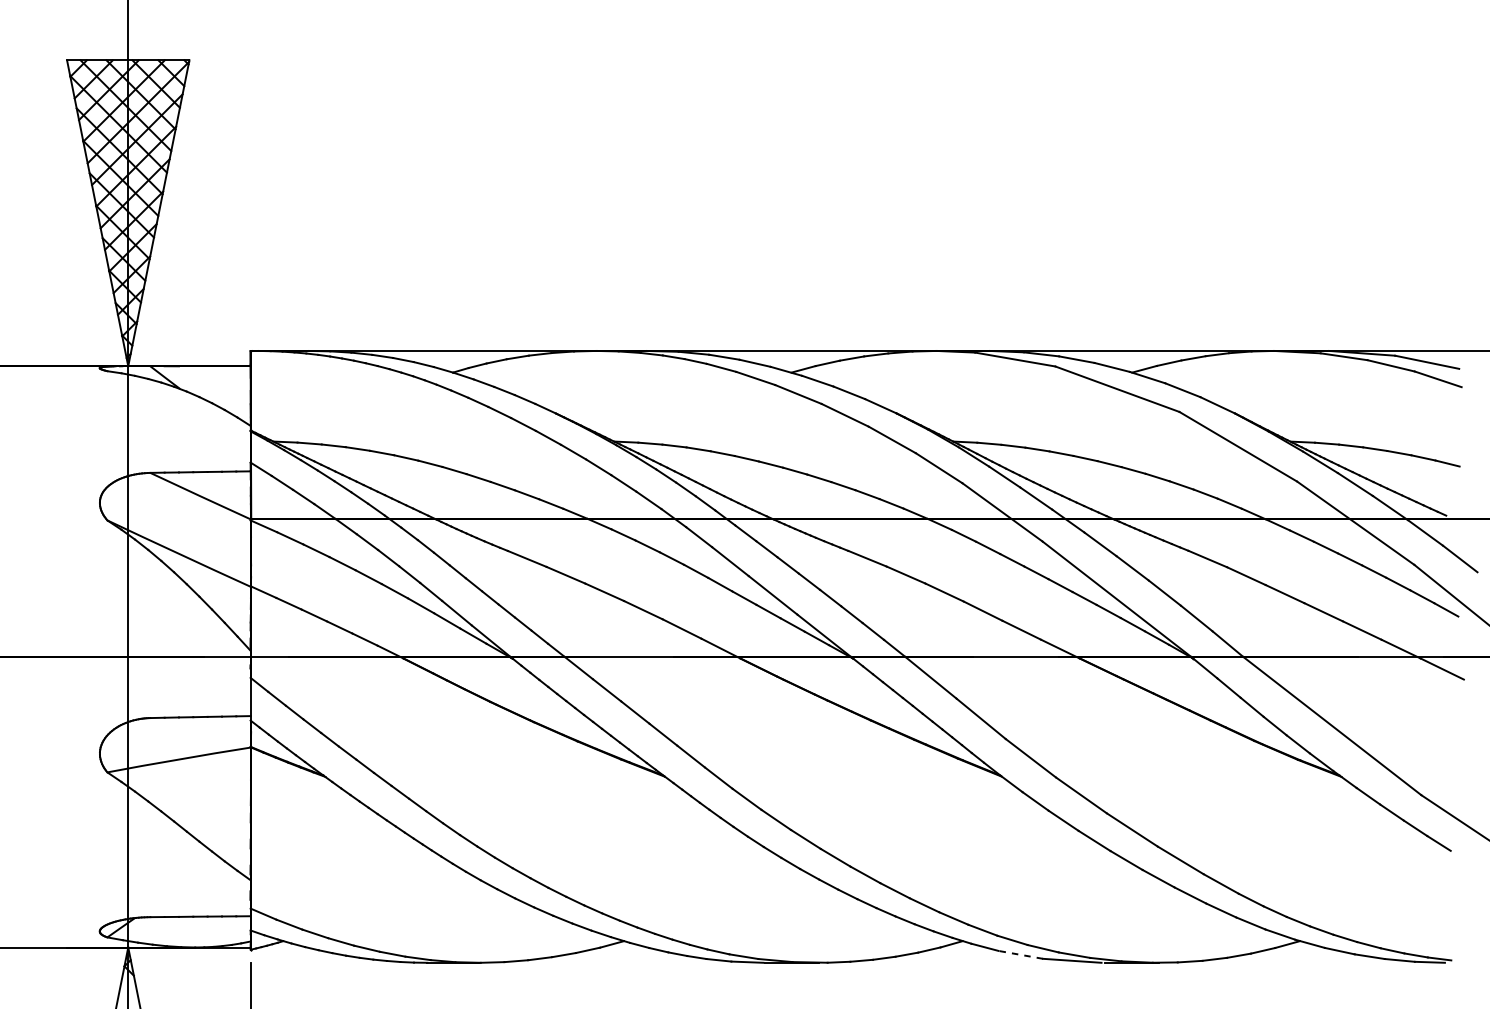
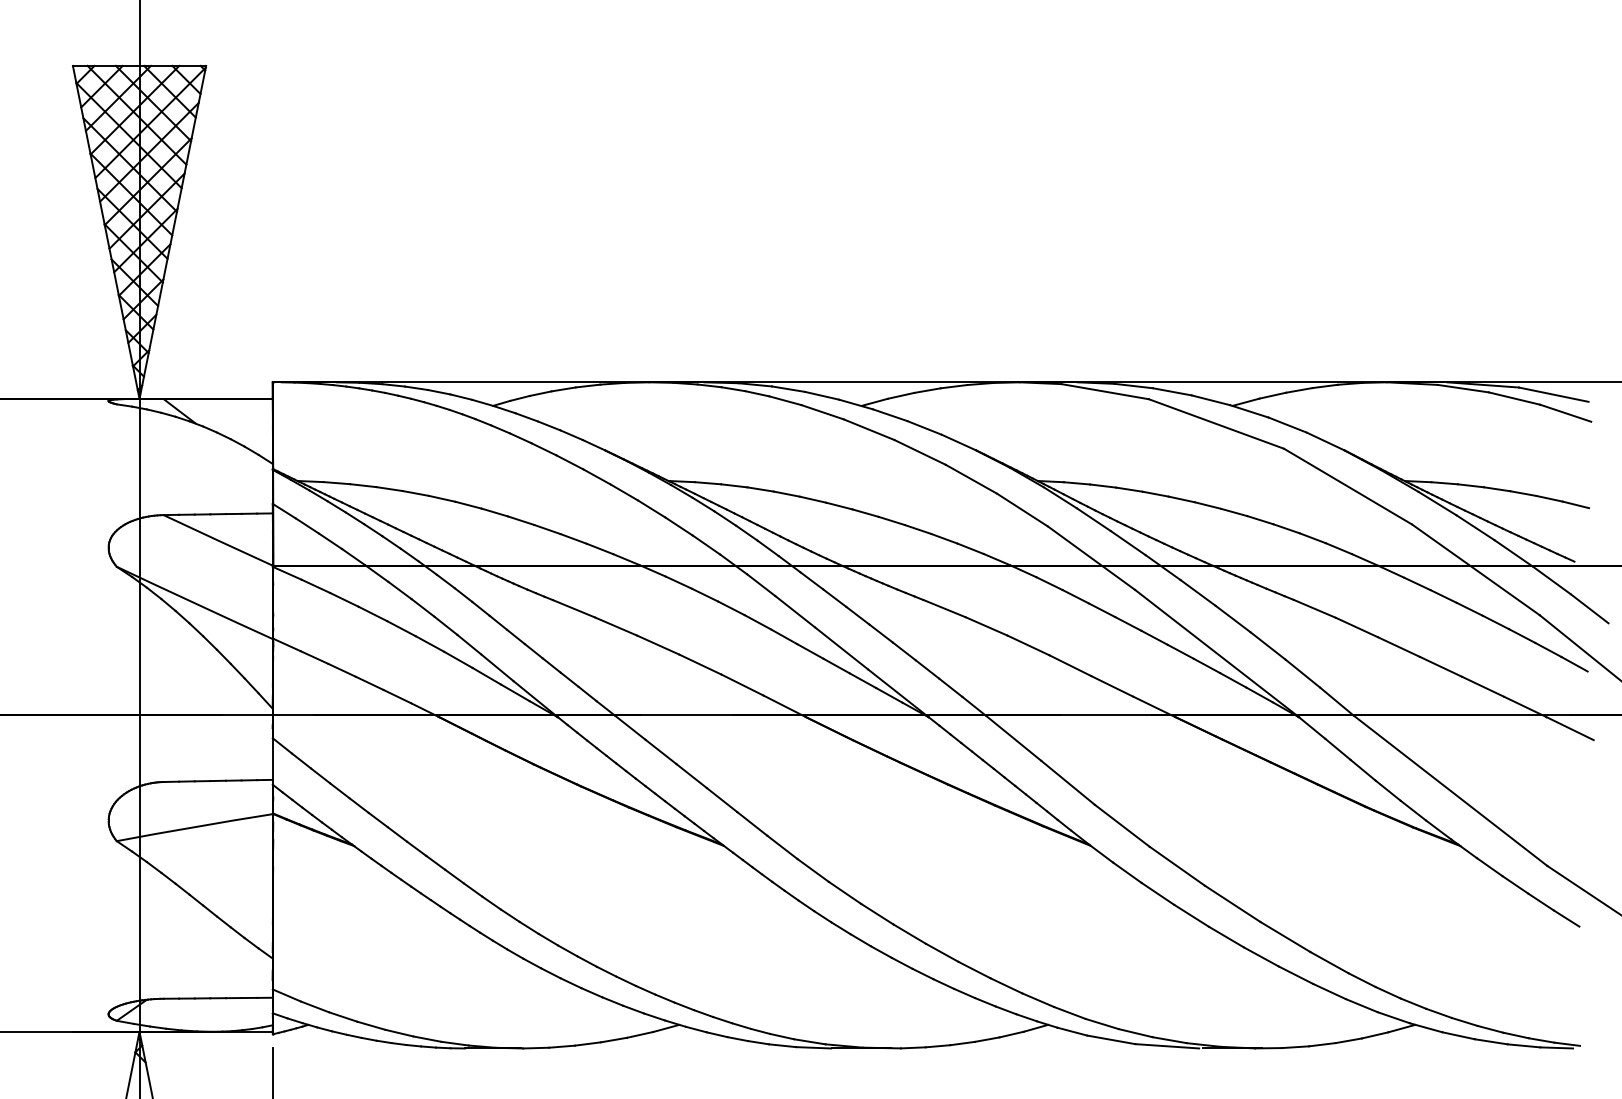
line: (1021, 954) -> (1111, 1039), dashed -> solid

